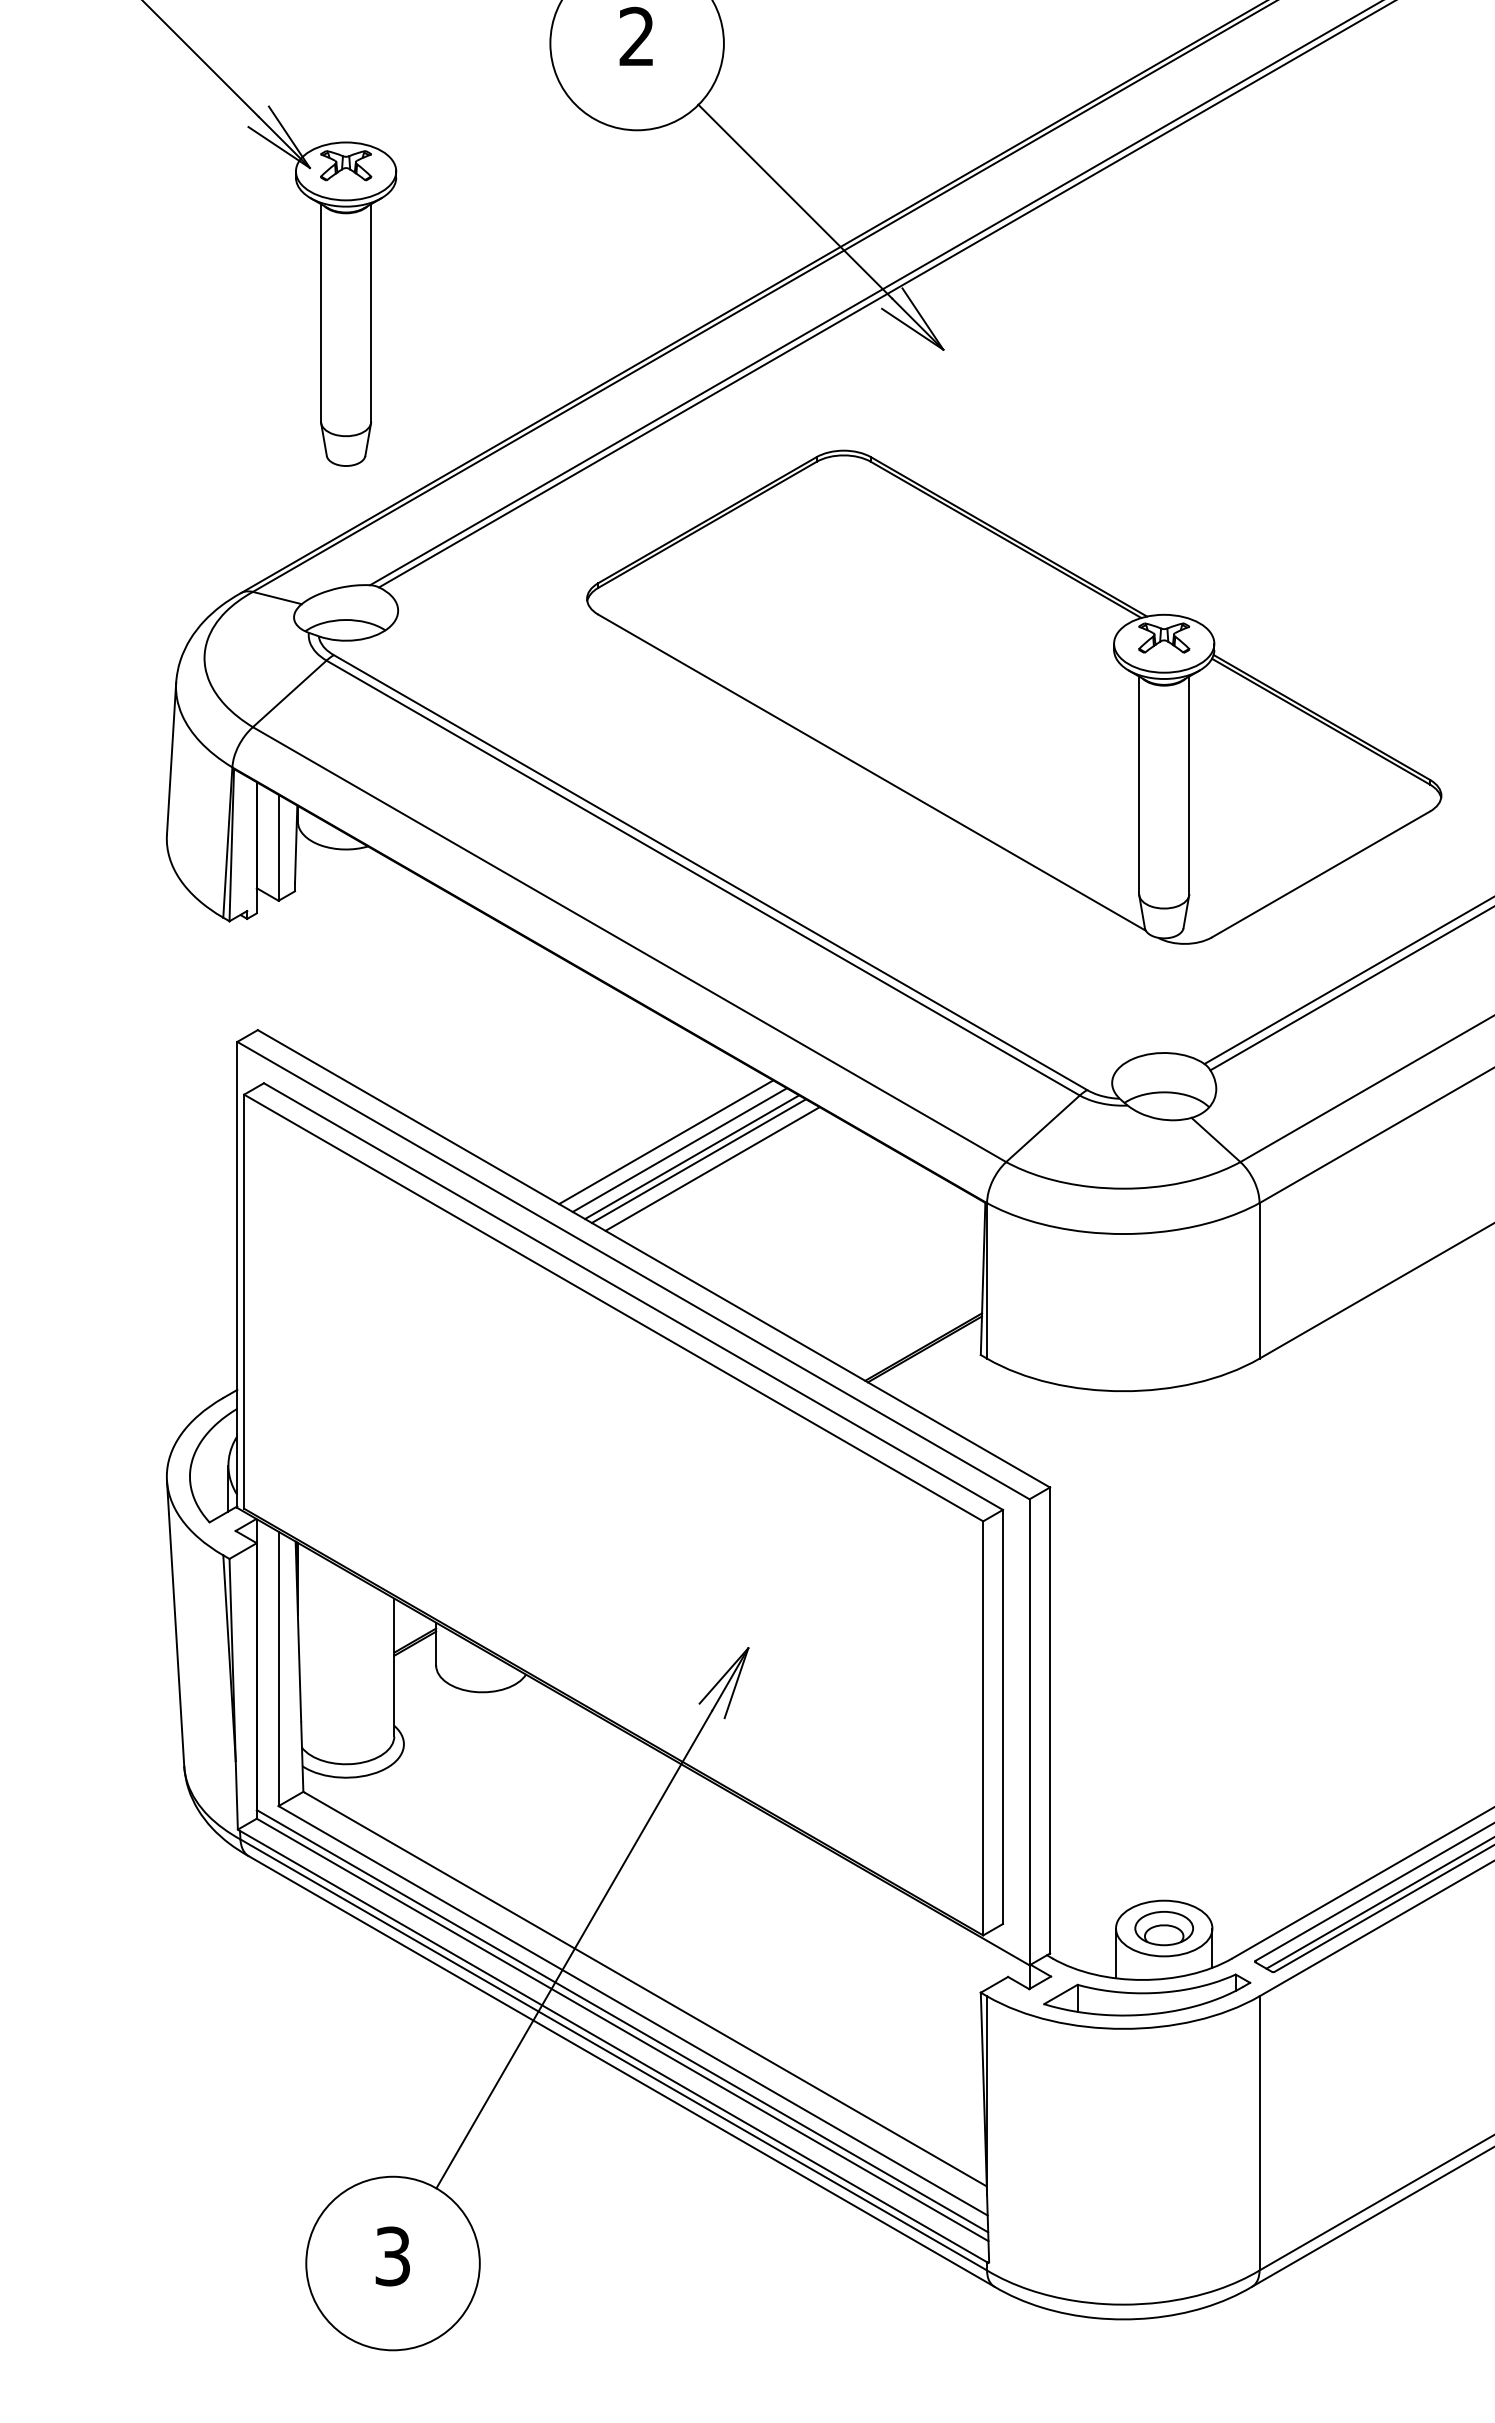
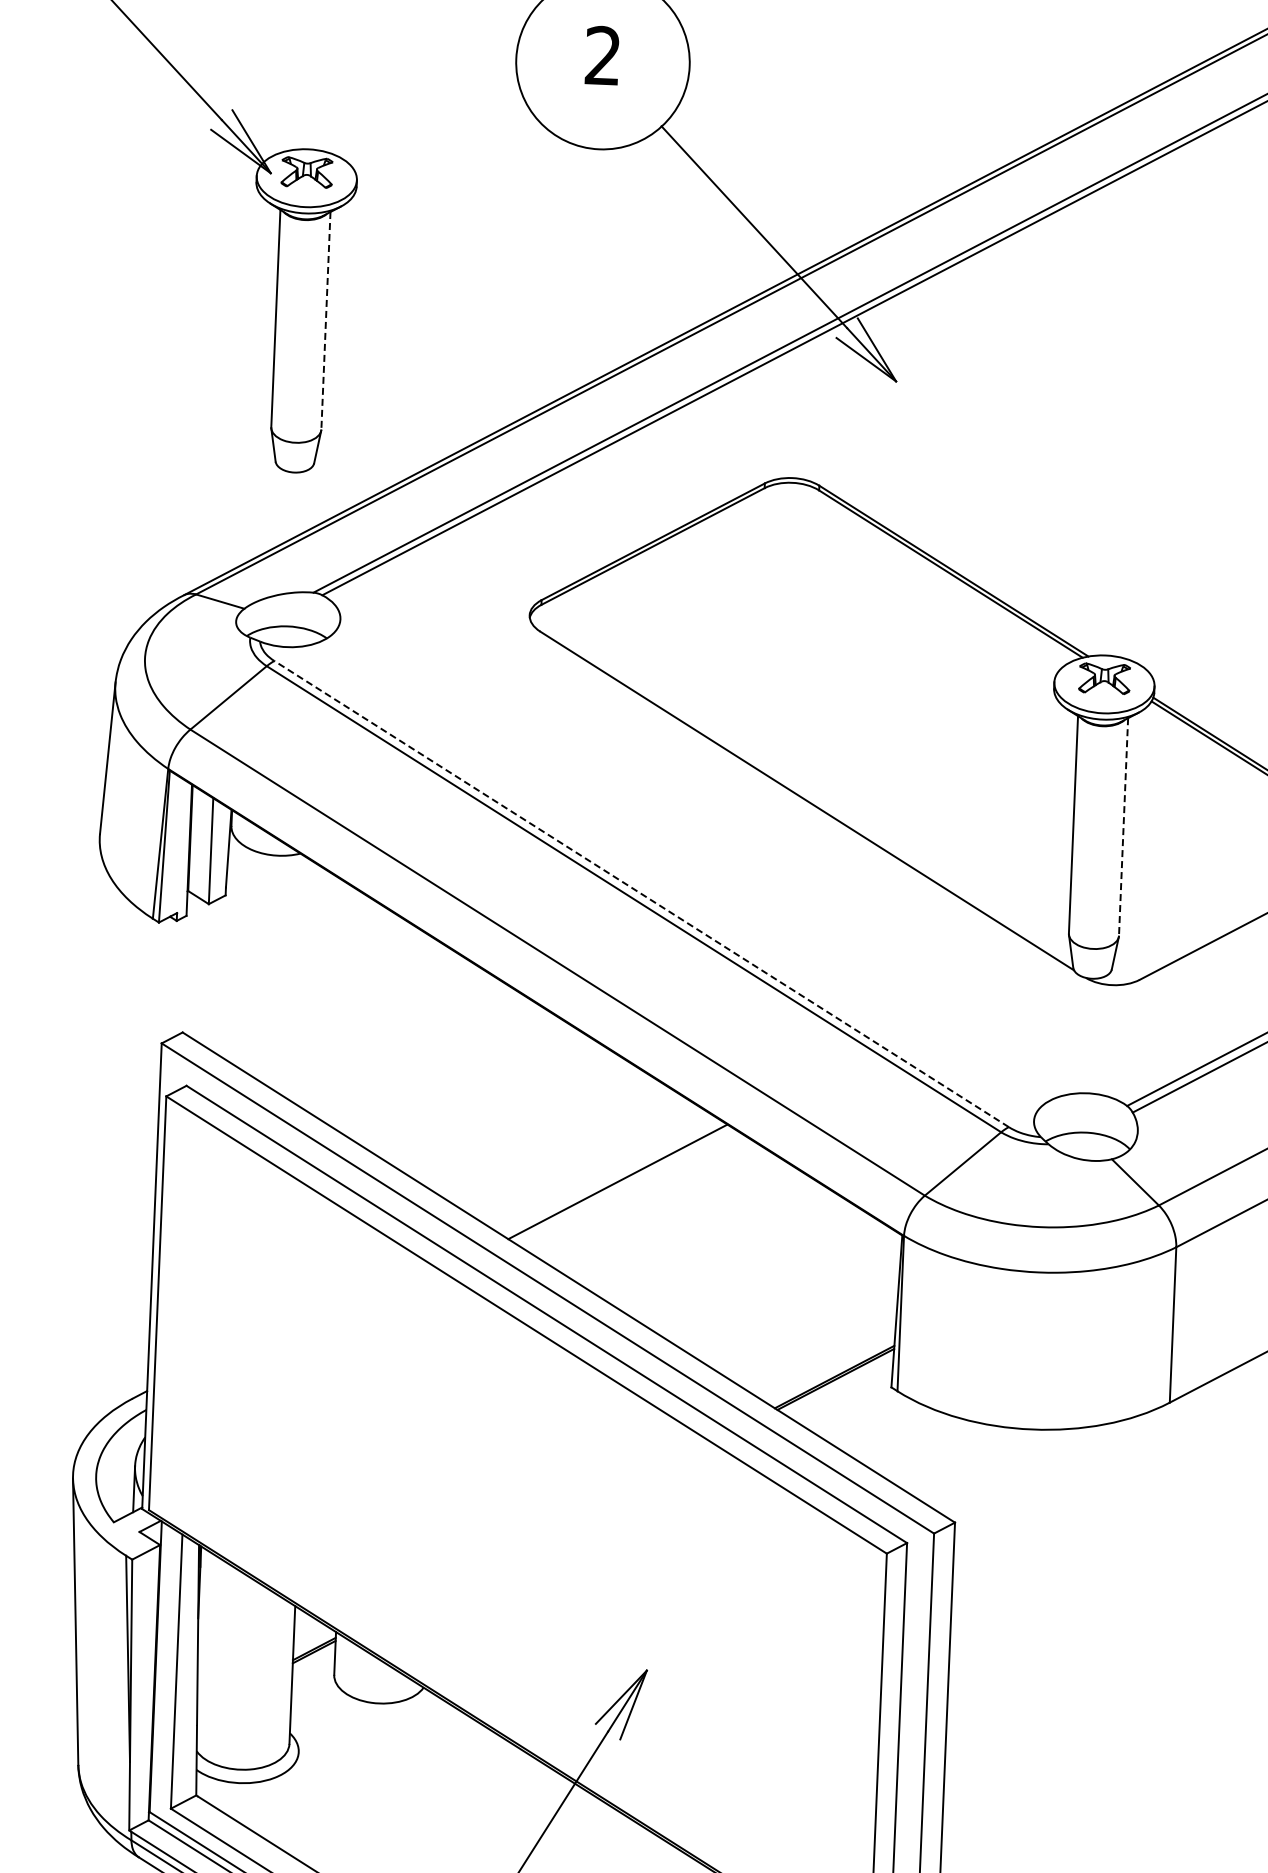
line: (371, 312) -> (326, 320), solid -> dashed
line: (1189, 785) -> (1123, 827), solid -> dashed
line: (710, 872) -> (641, 893), solid -> dashed
line: (666, 1142) -> (586, 1161), removed
line: (679, 1149) -> (598, 1169), removed
line: (692, 1157) -> (611, 1177), removed
line: (712, 1168) -> (631, 1189), removed

